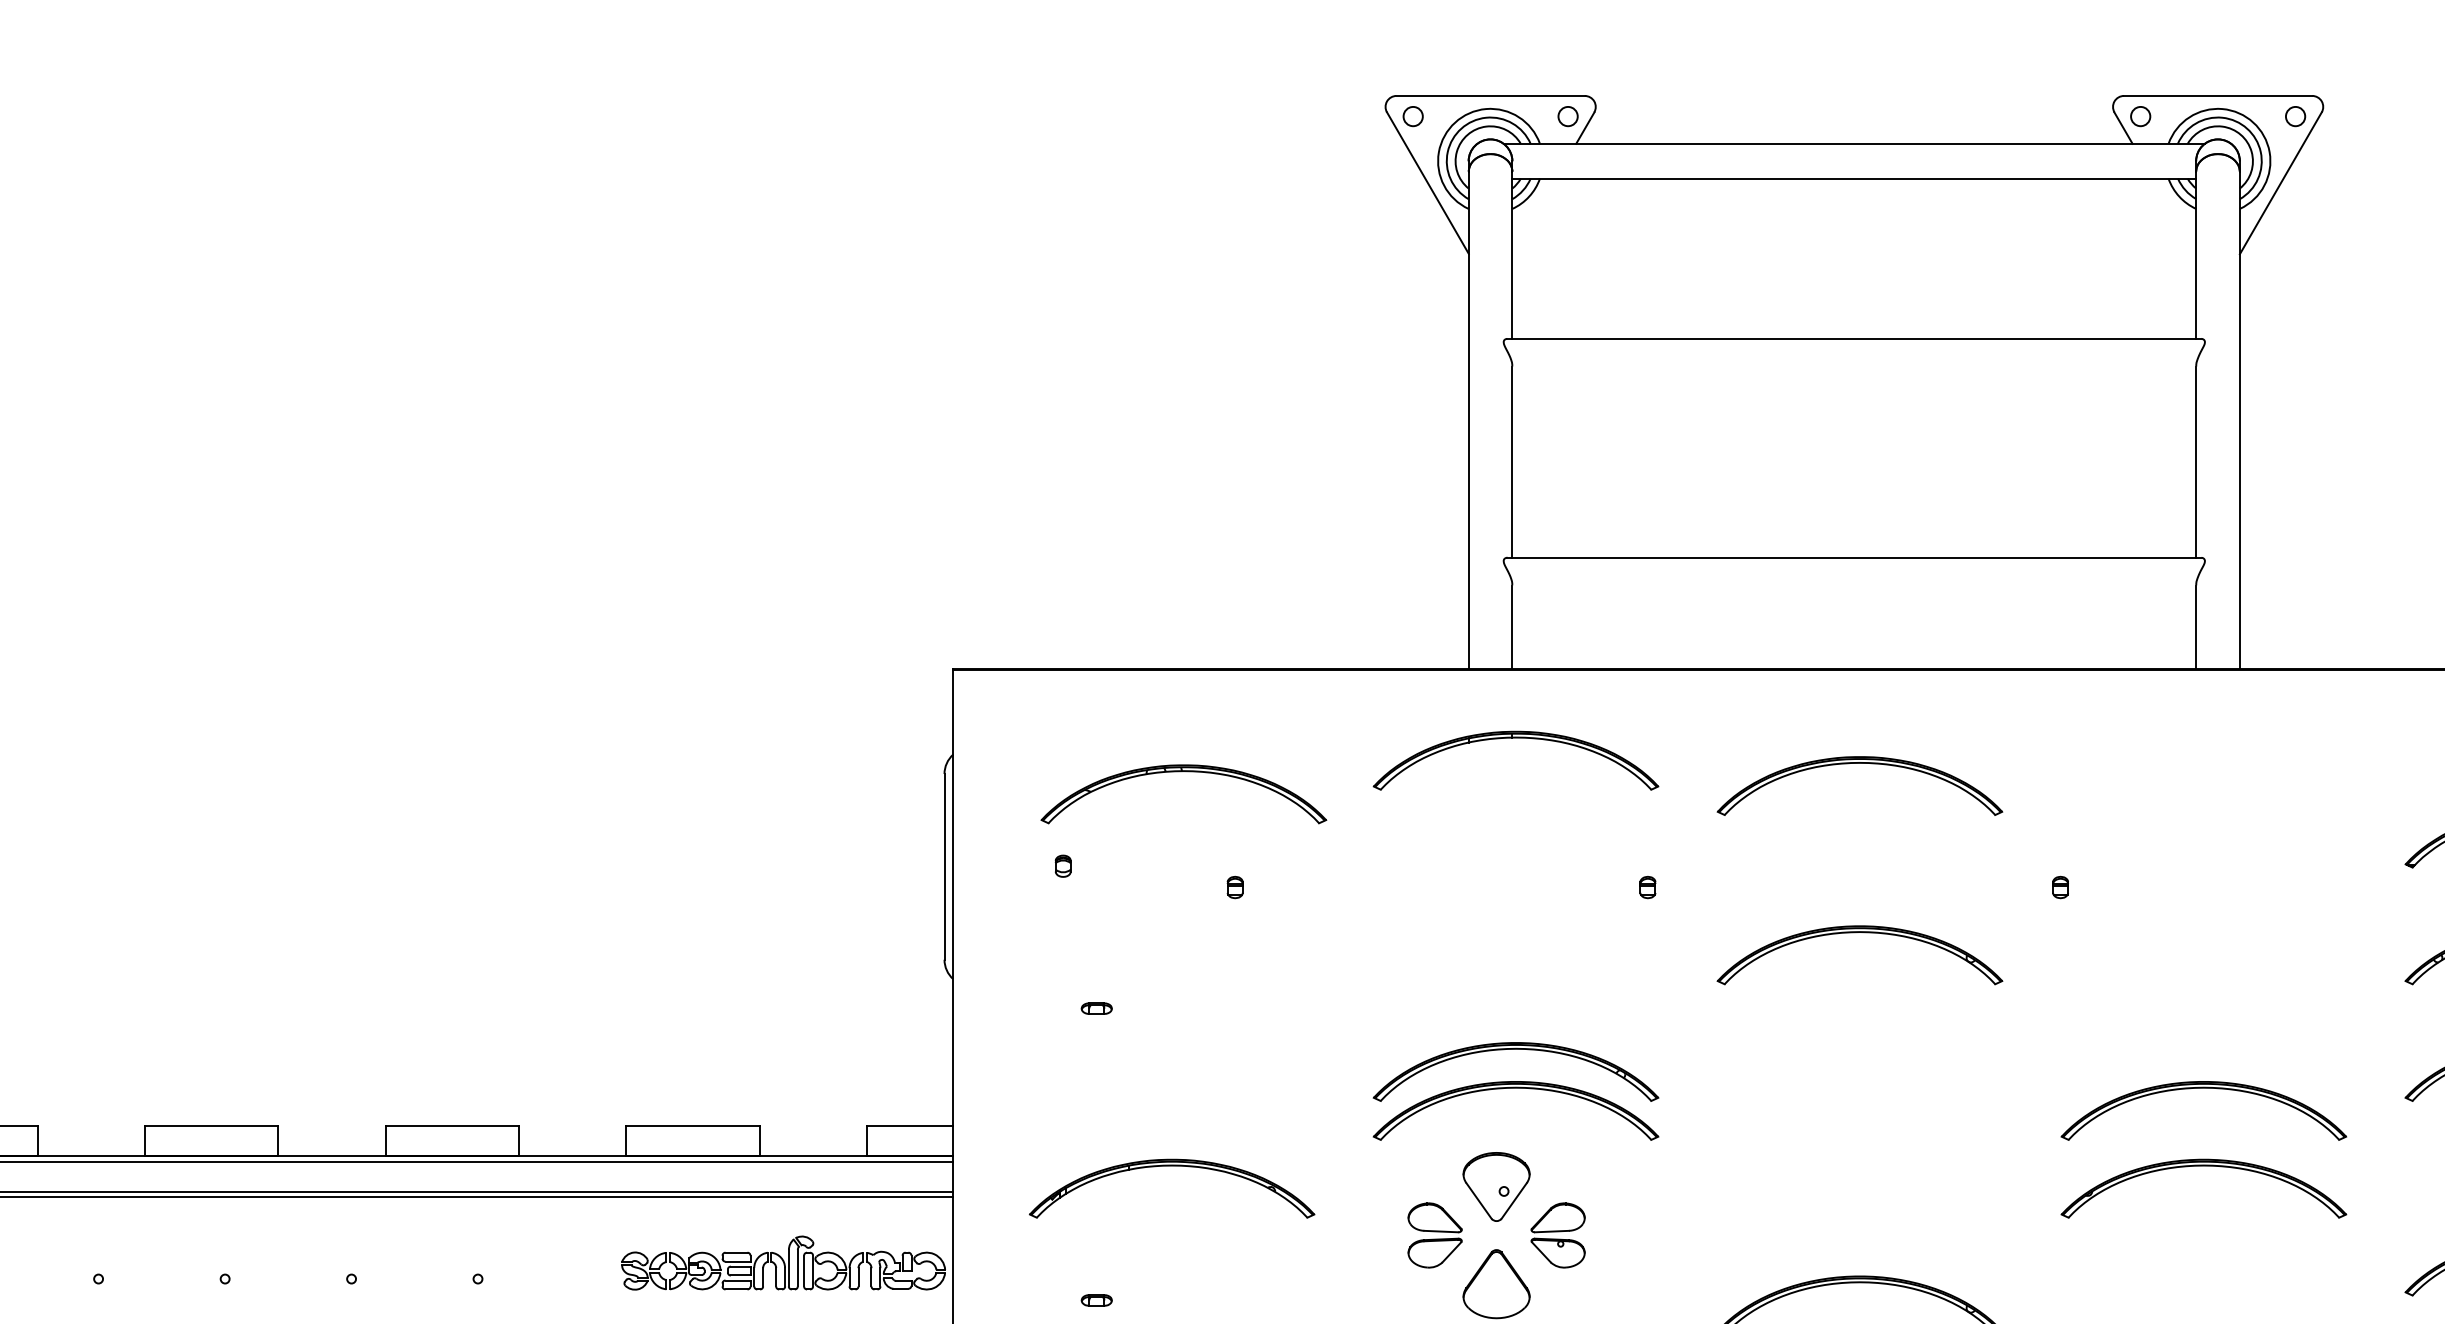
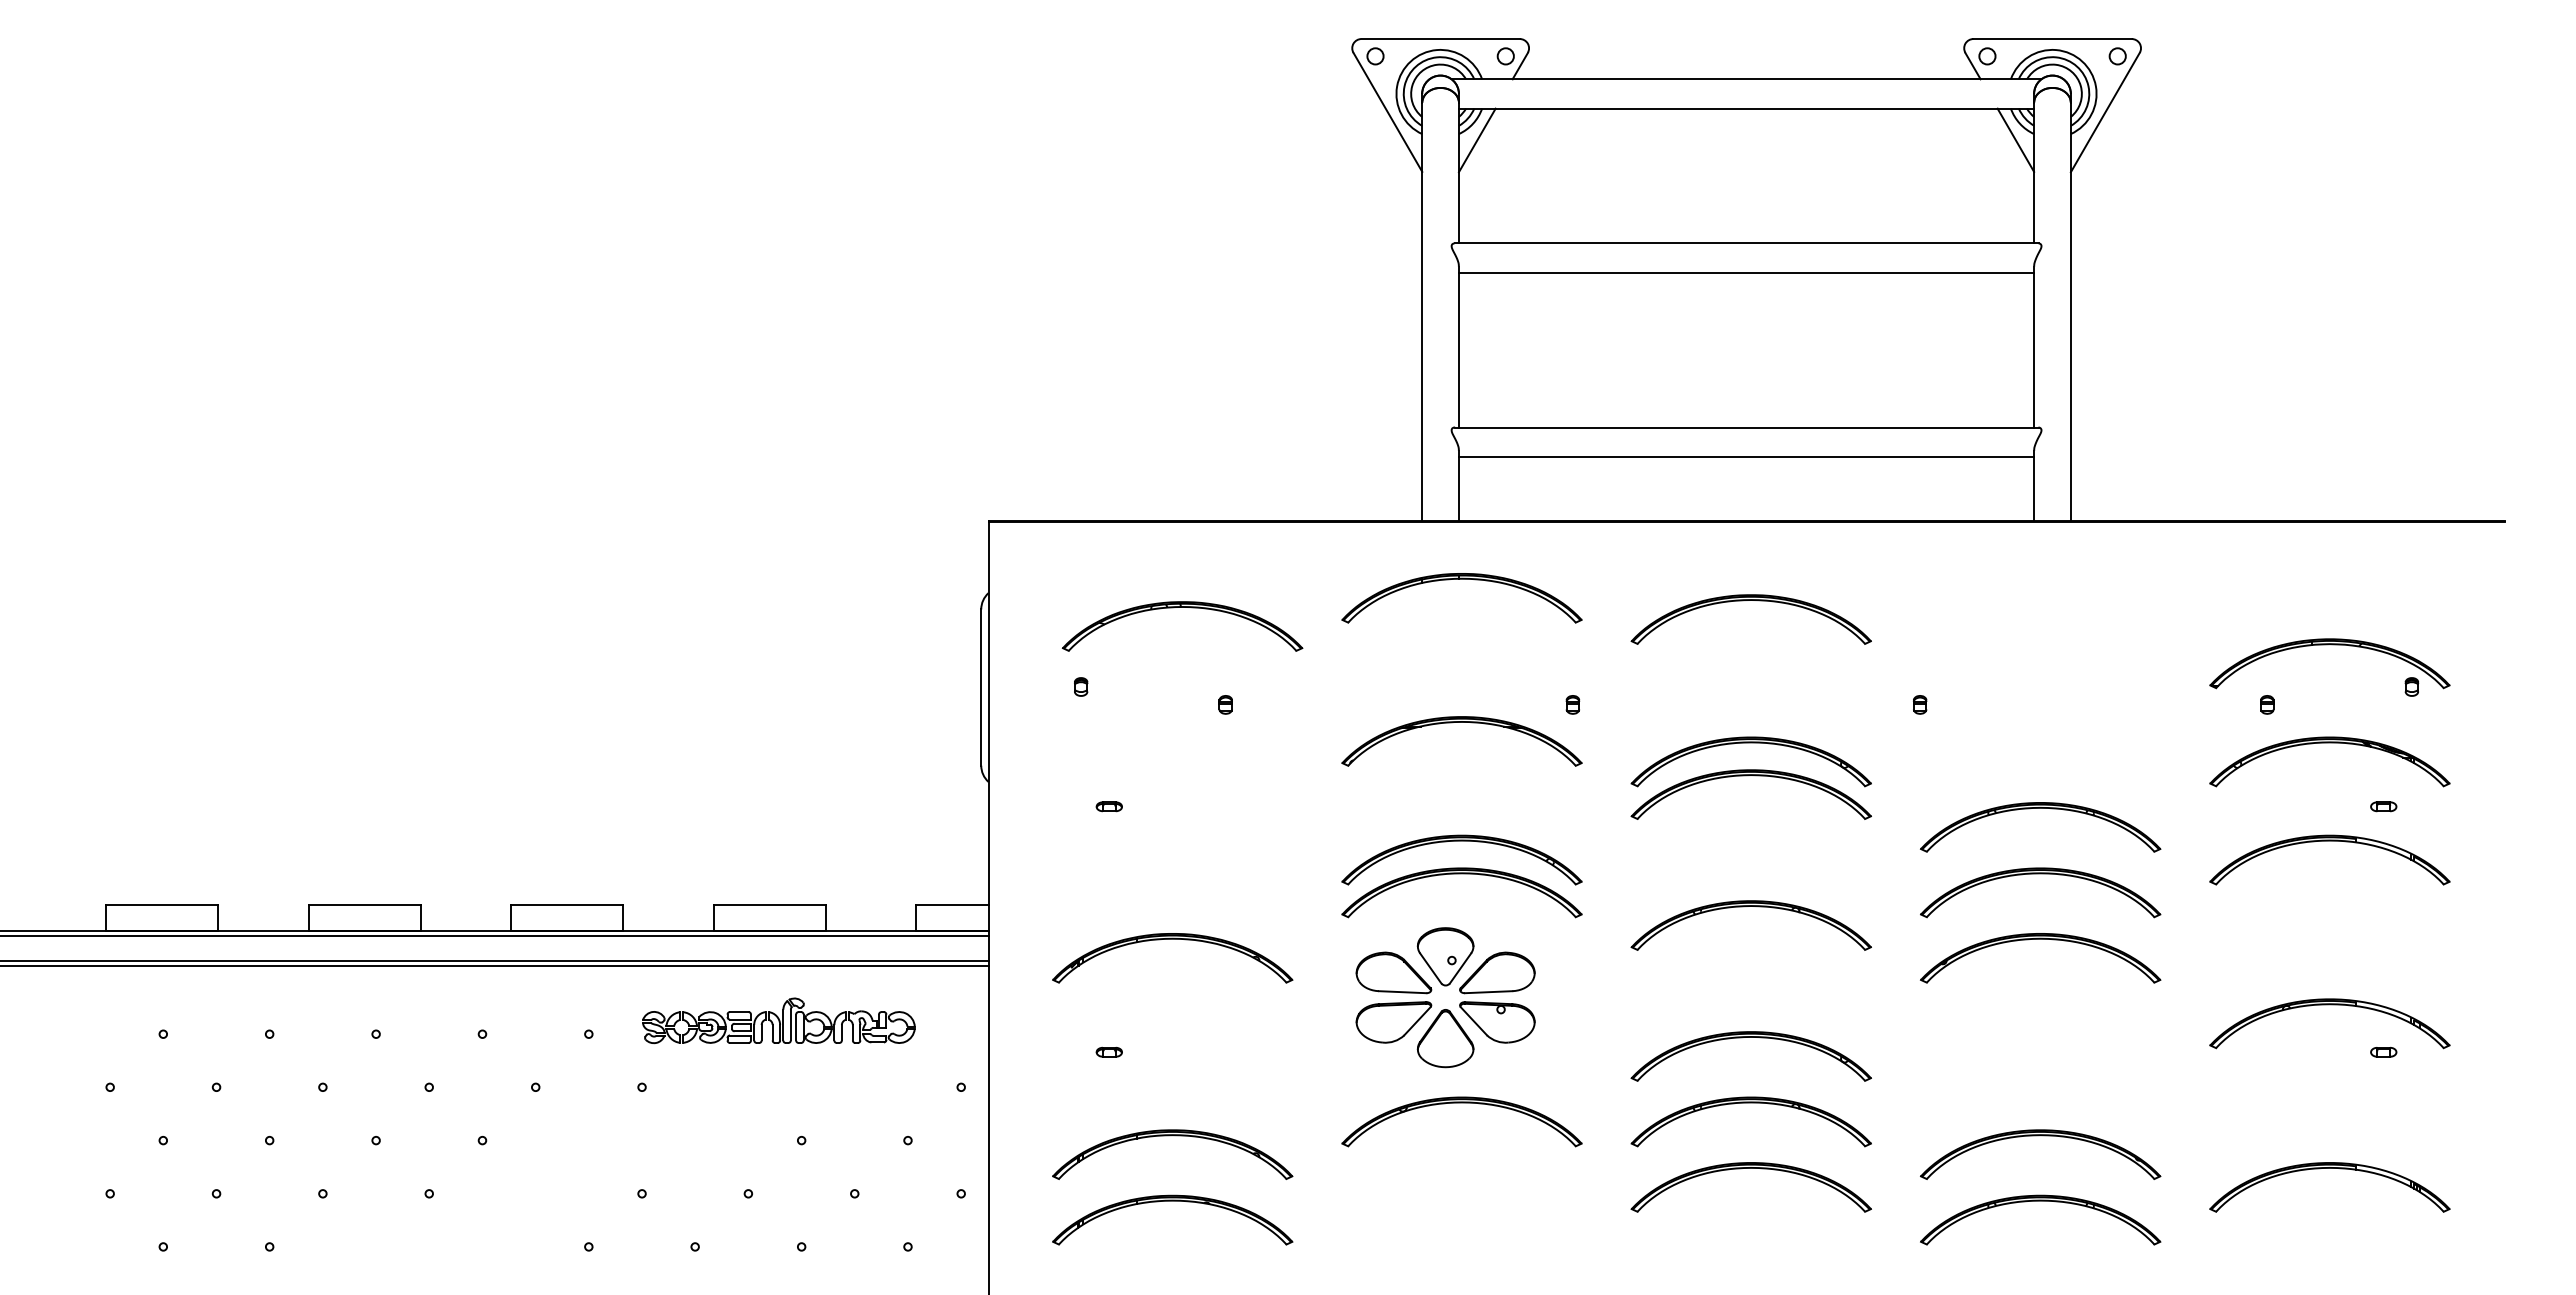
line: (2174, 215) -> (2015, 139), added
line: (1533, 216) -> (1476, 140), added
line: (1854, 373) -> (1746, 272), added
line: (1854, 592) -> (1746, 456), added
part: (1515, 908) -> (1461, 722), added
part: (1856, 972) -> (1748, 776), added
part: (2203, 1010) -> (2040, 808), added
part: (1851, 1128) -> (1744, 907), added
part: (1434, 1235) -> (1393, 997), size x1.67
part: (1558, 1235) -> (1497, 997), size x1.67
part: (783, 1262) -> (778, 1020), moved

